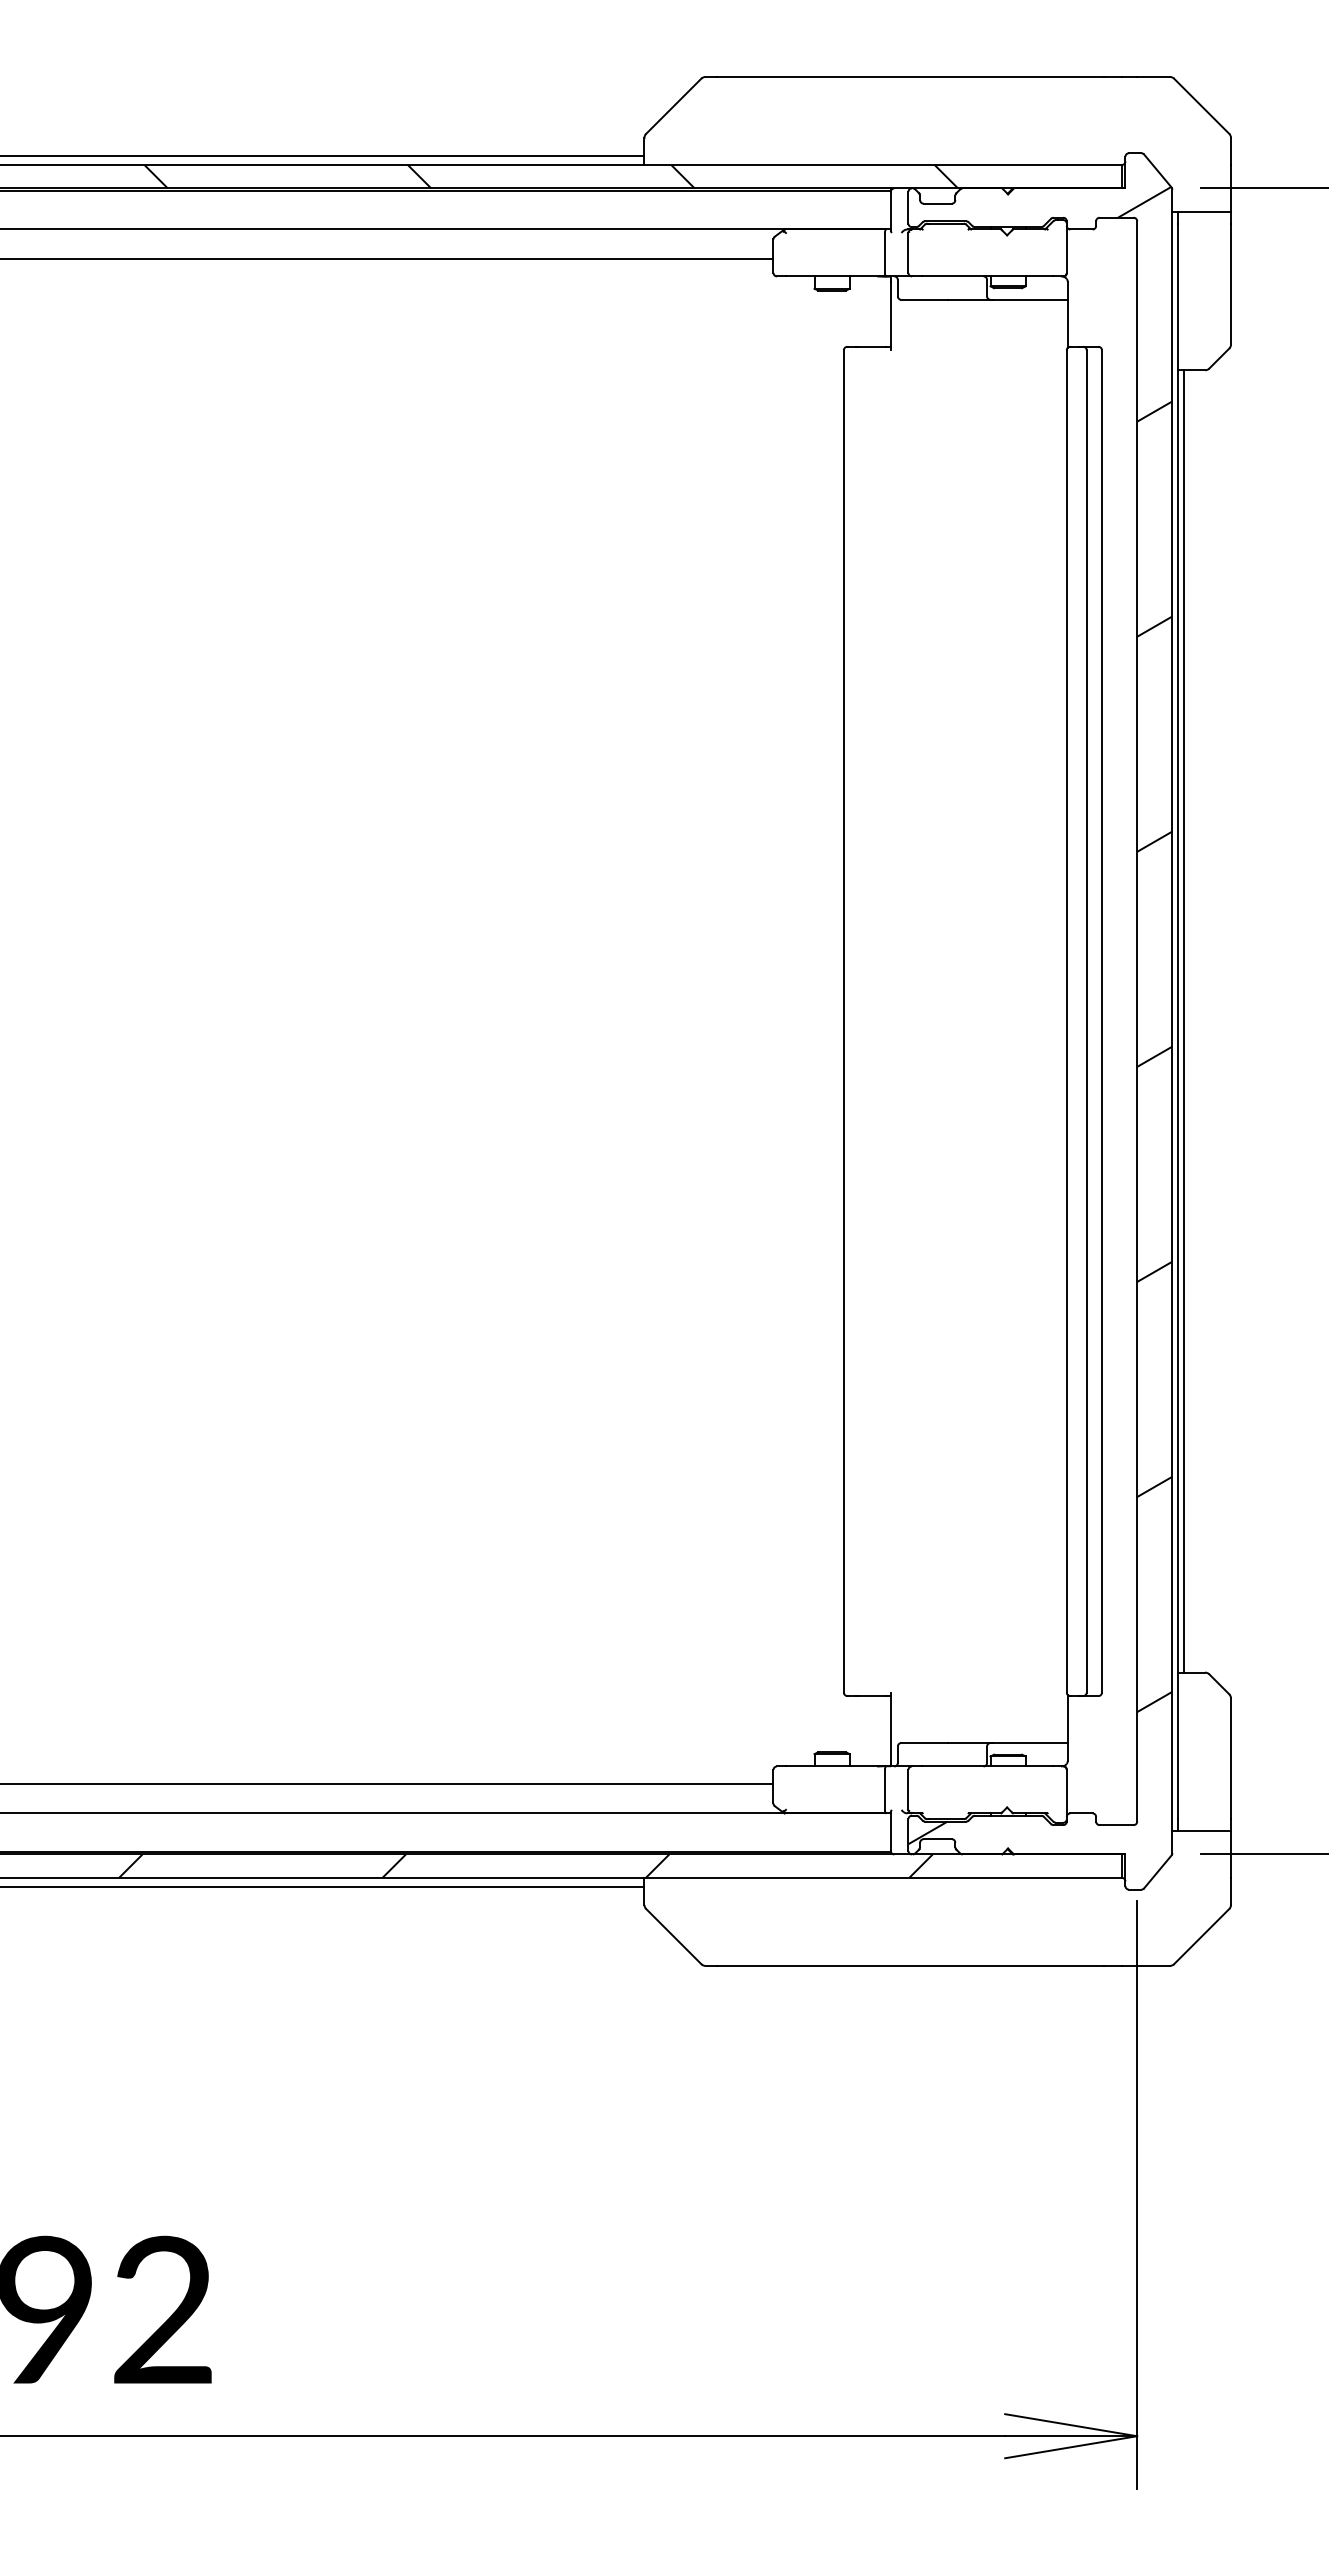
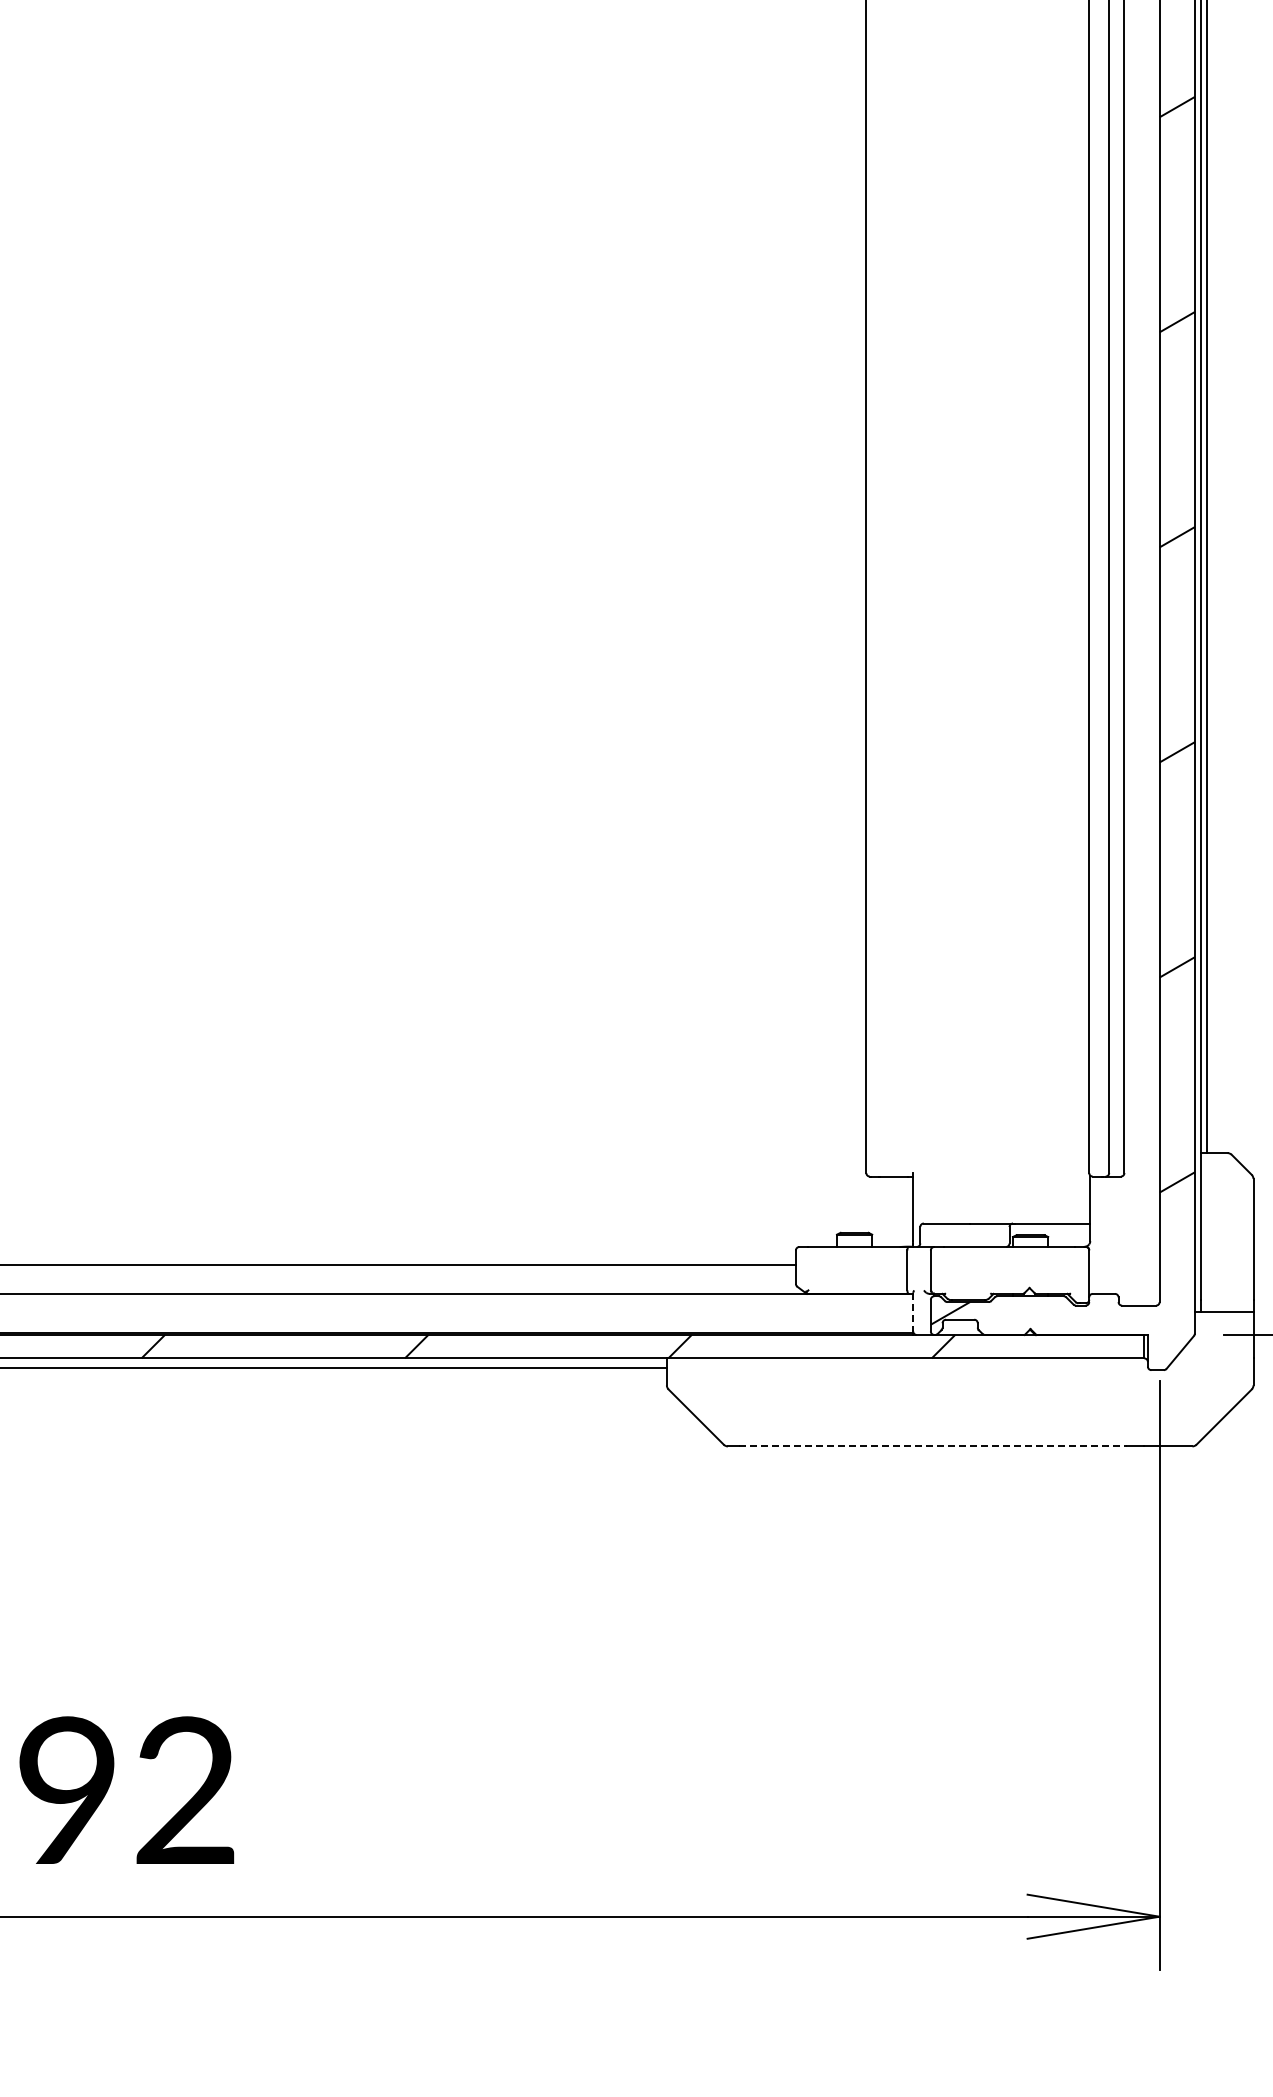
line: (890, 1832) -> (912, 1313), solid -> dashed
line: (910, 1965) -> (932, 1446), solid -> dashed

